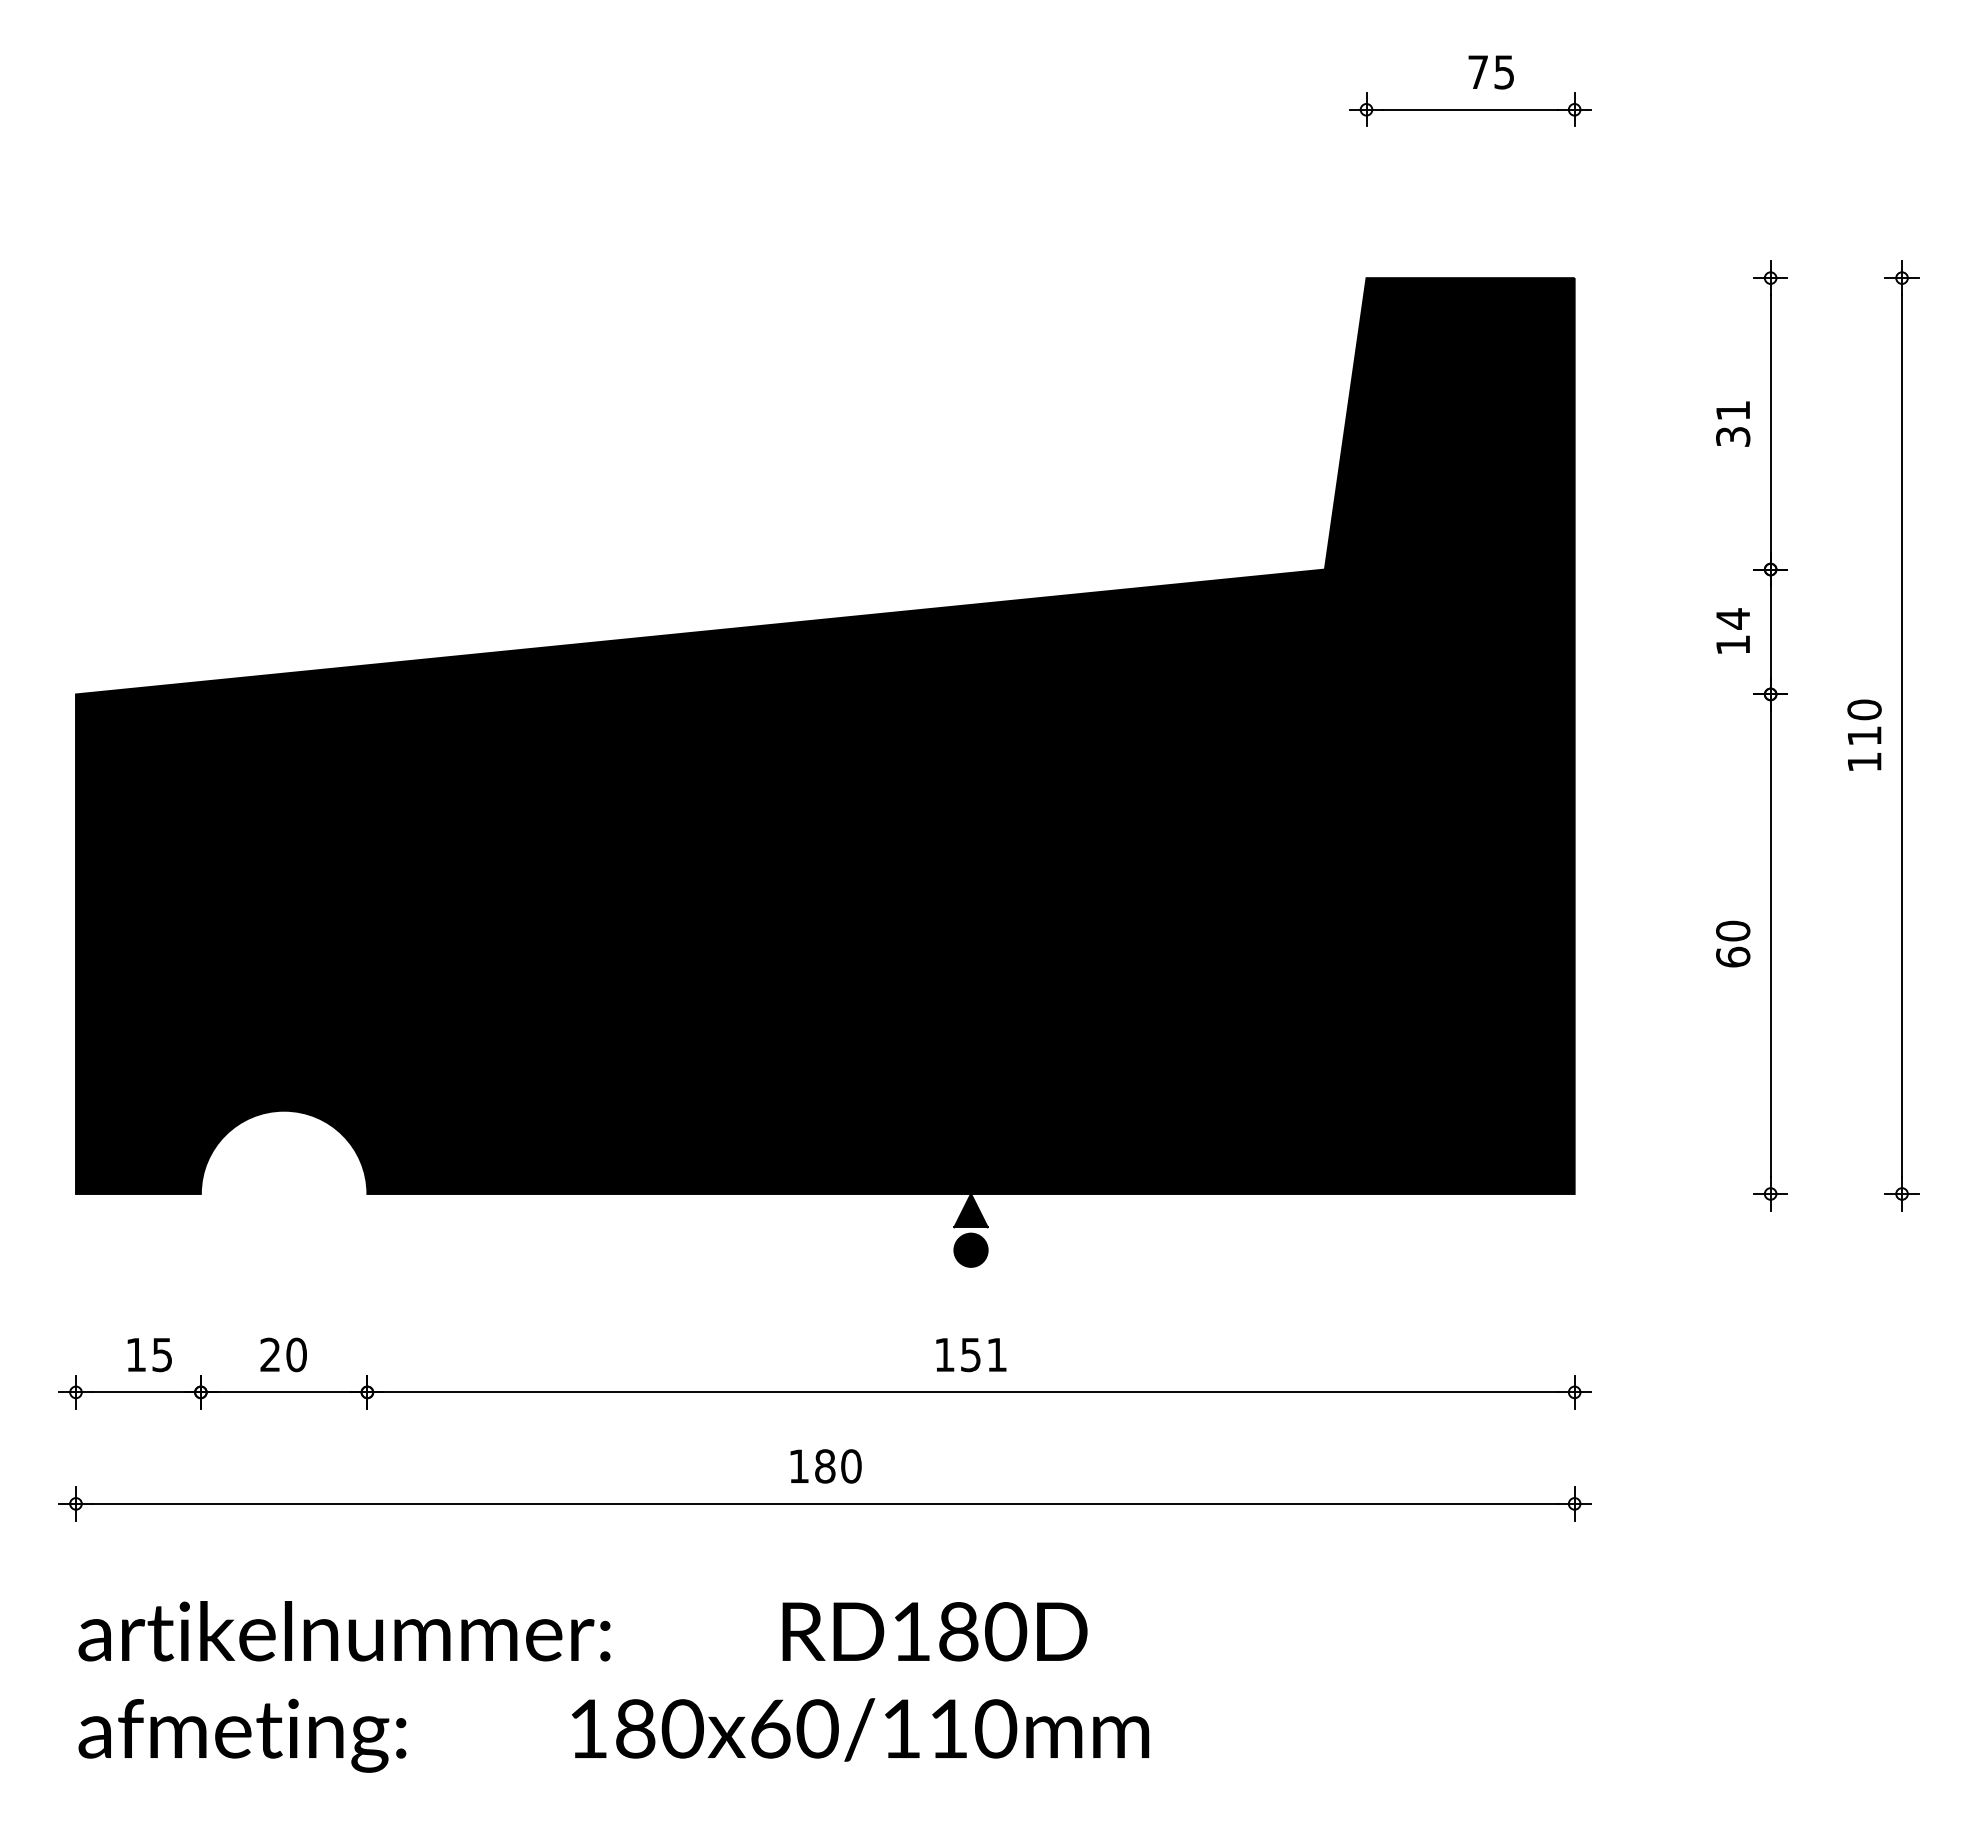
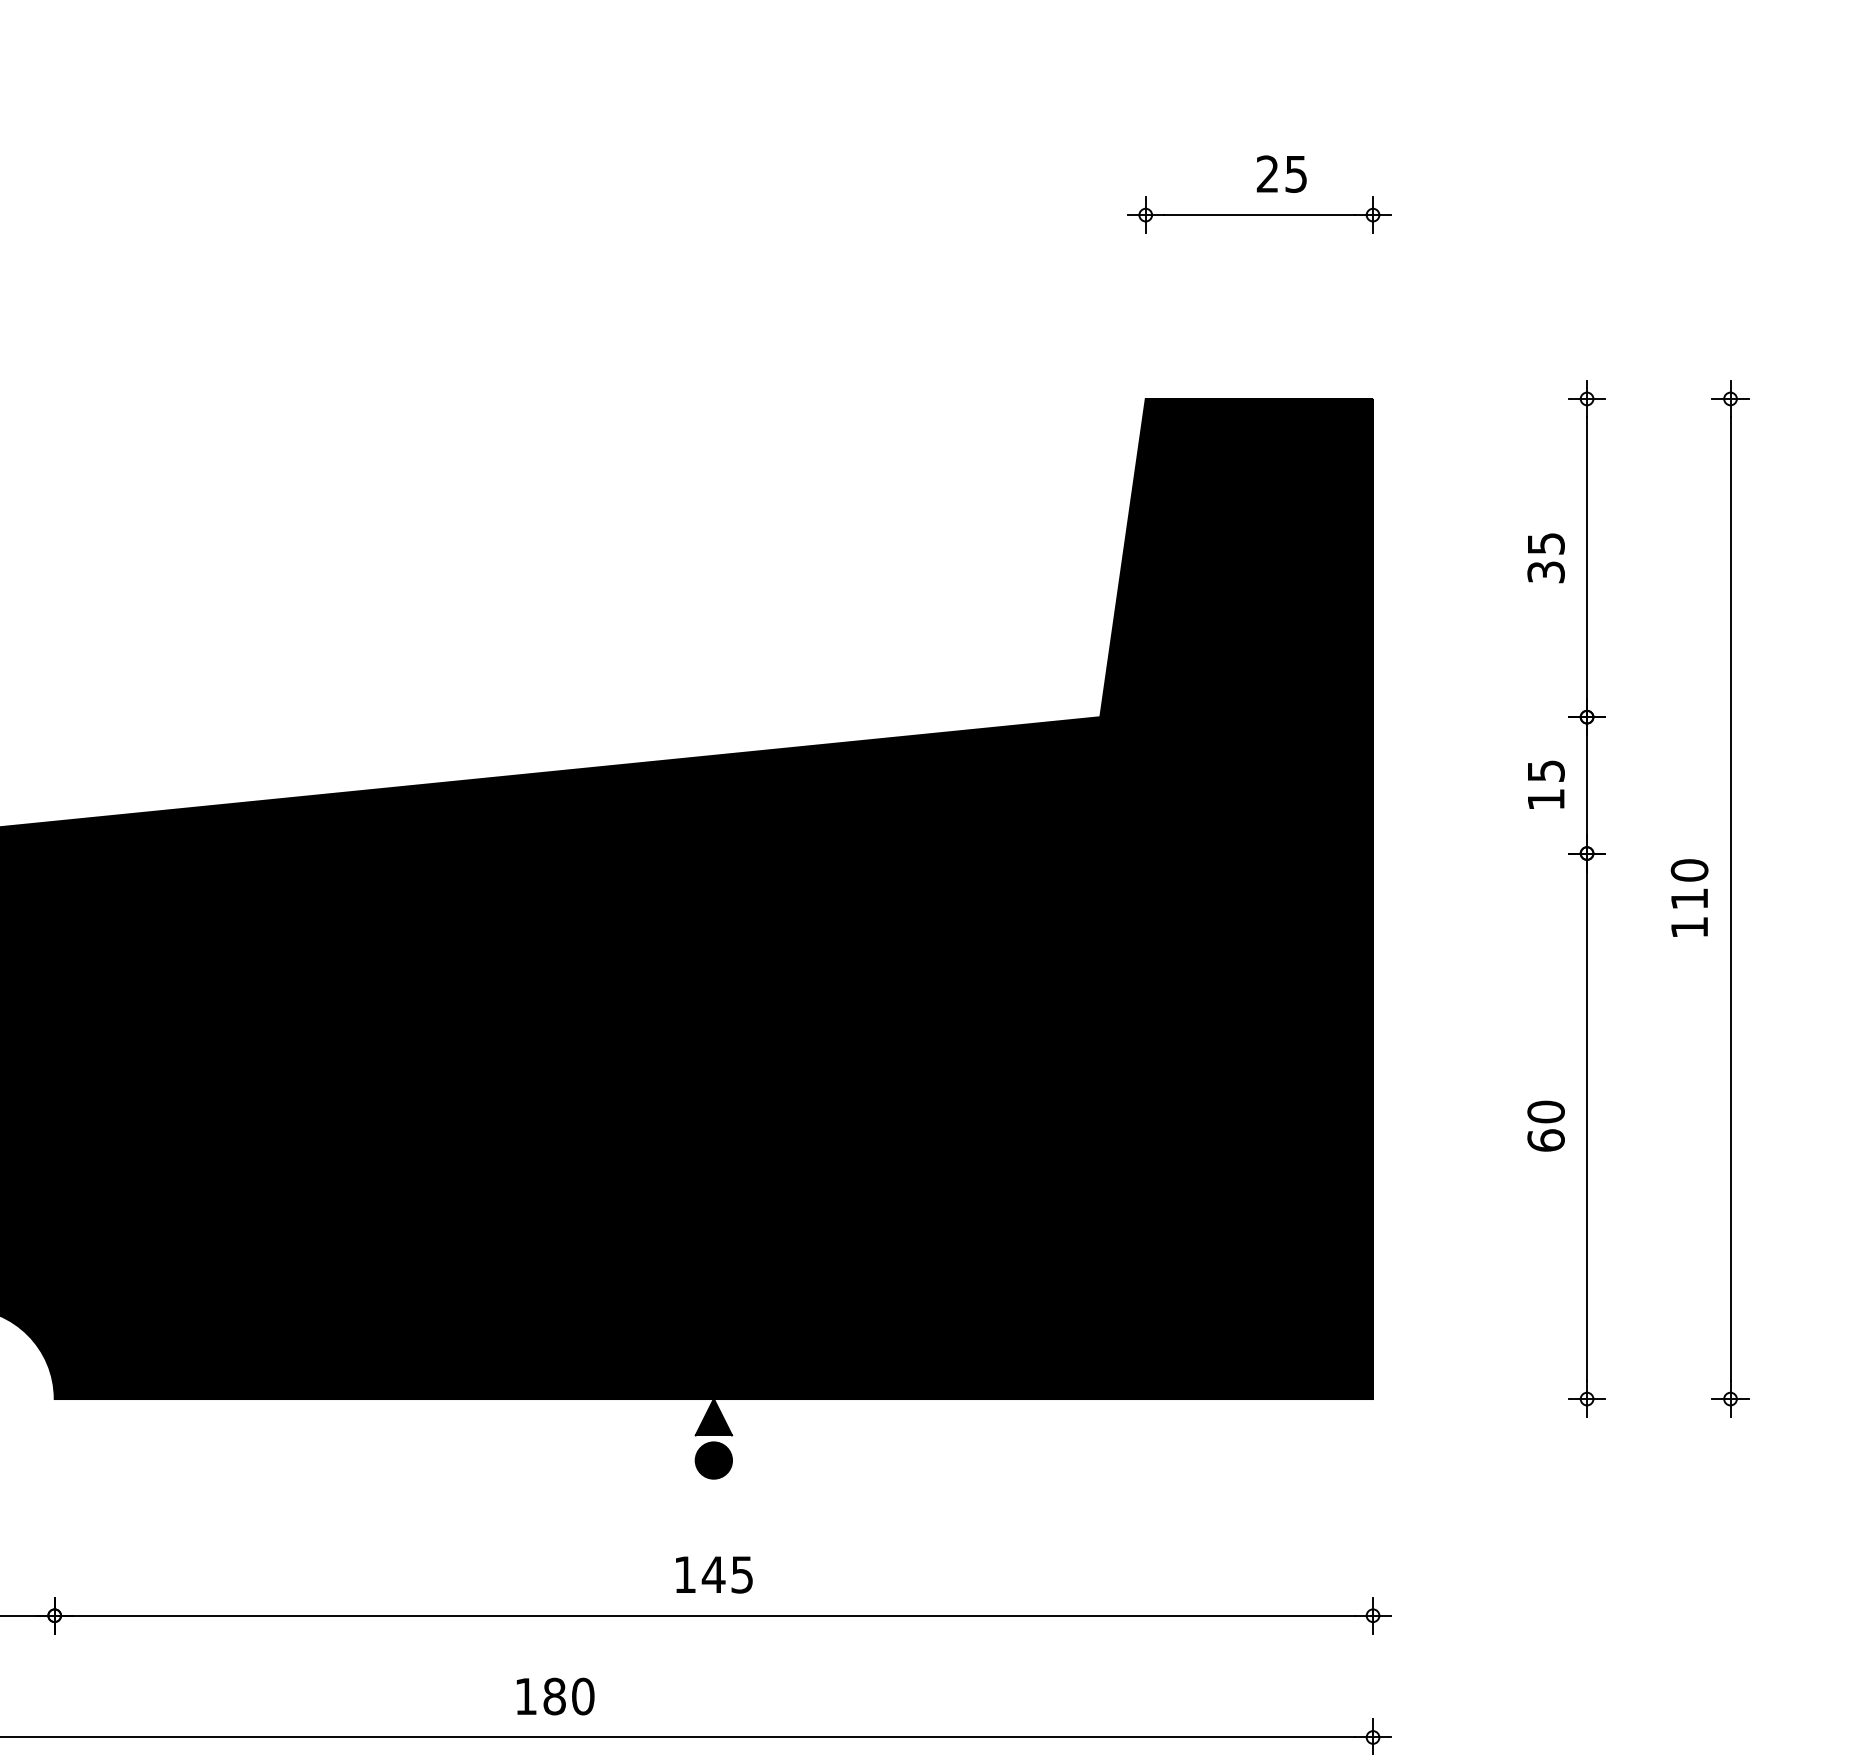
text: (1477, 71) -> (1266, 173), 75 -> 25
text: (1733, 410) -> (1546, 543), 31 -> 35
text: (1733, 618) -> (1546, 770), 14 -> 15
text: (983, 1355) -> (727, 1575), 151 -> 145

